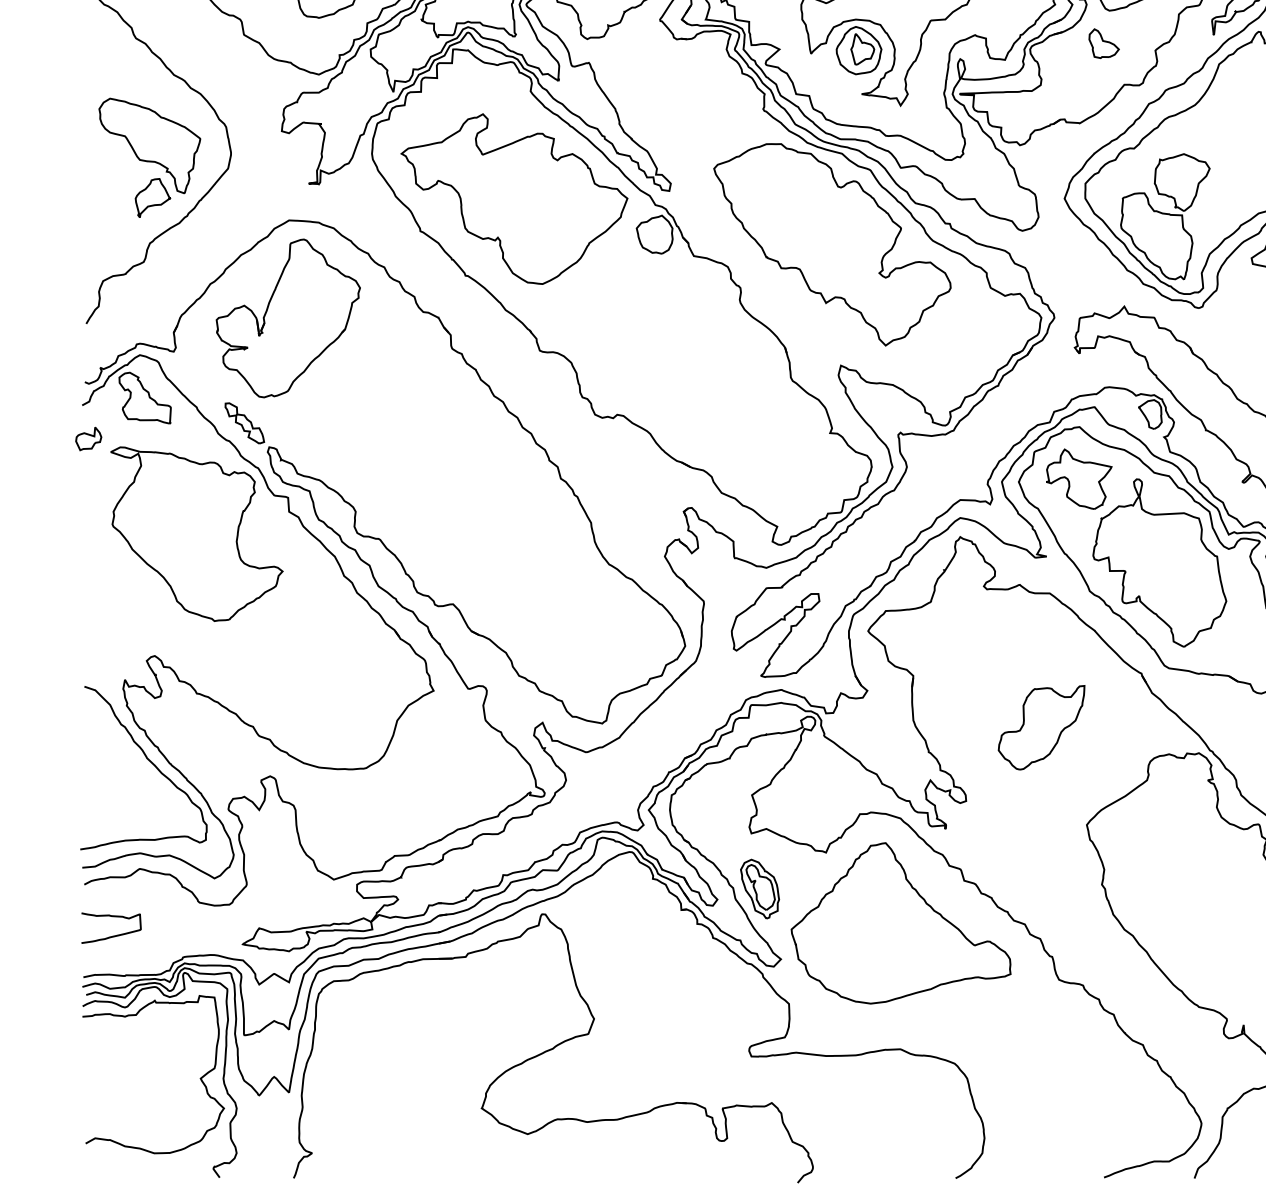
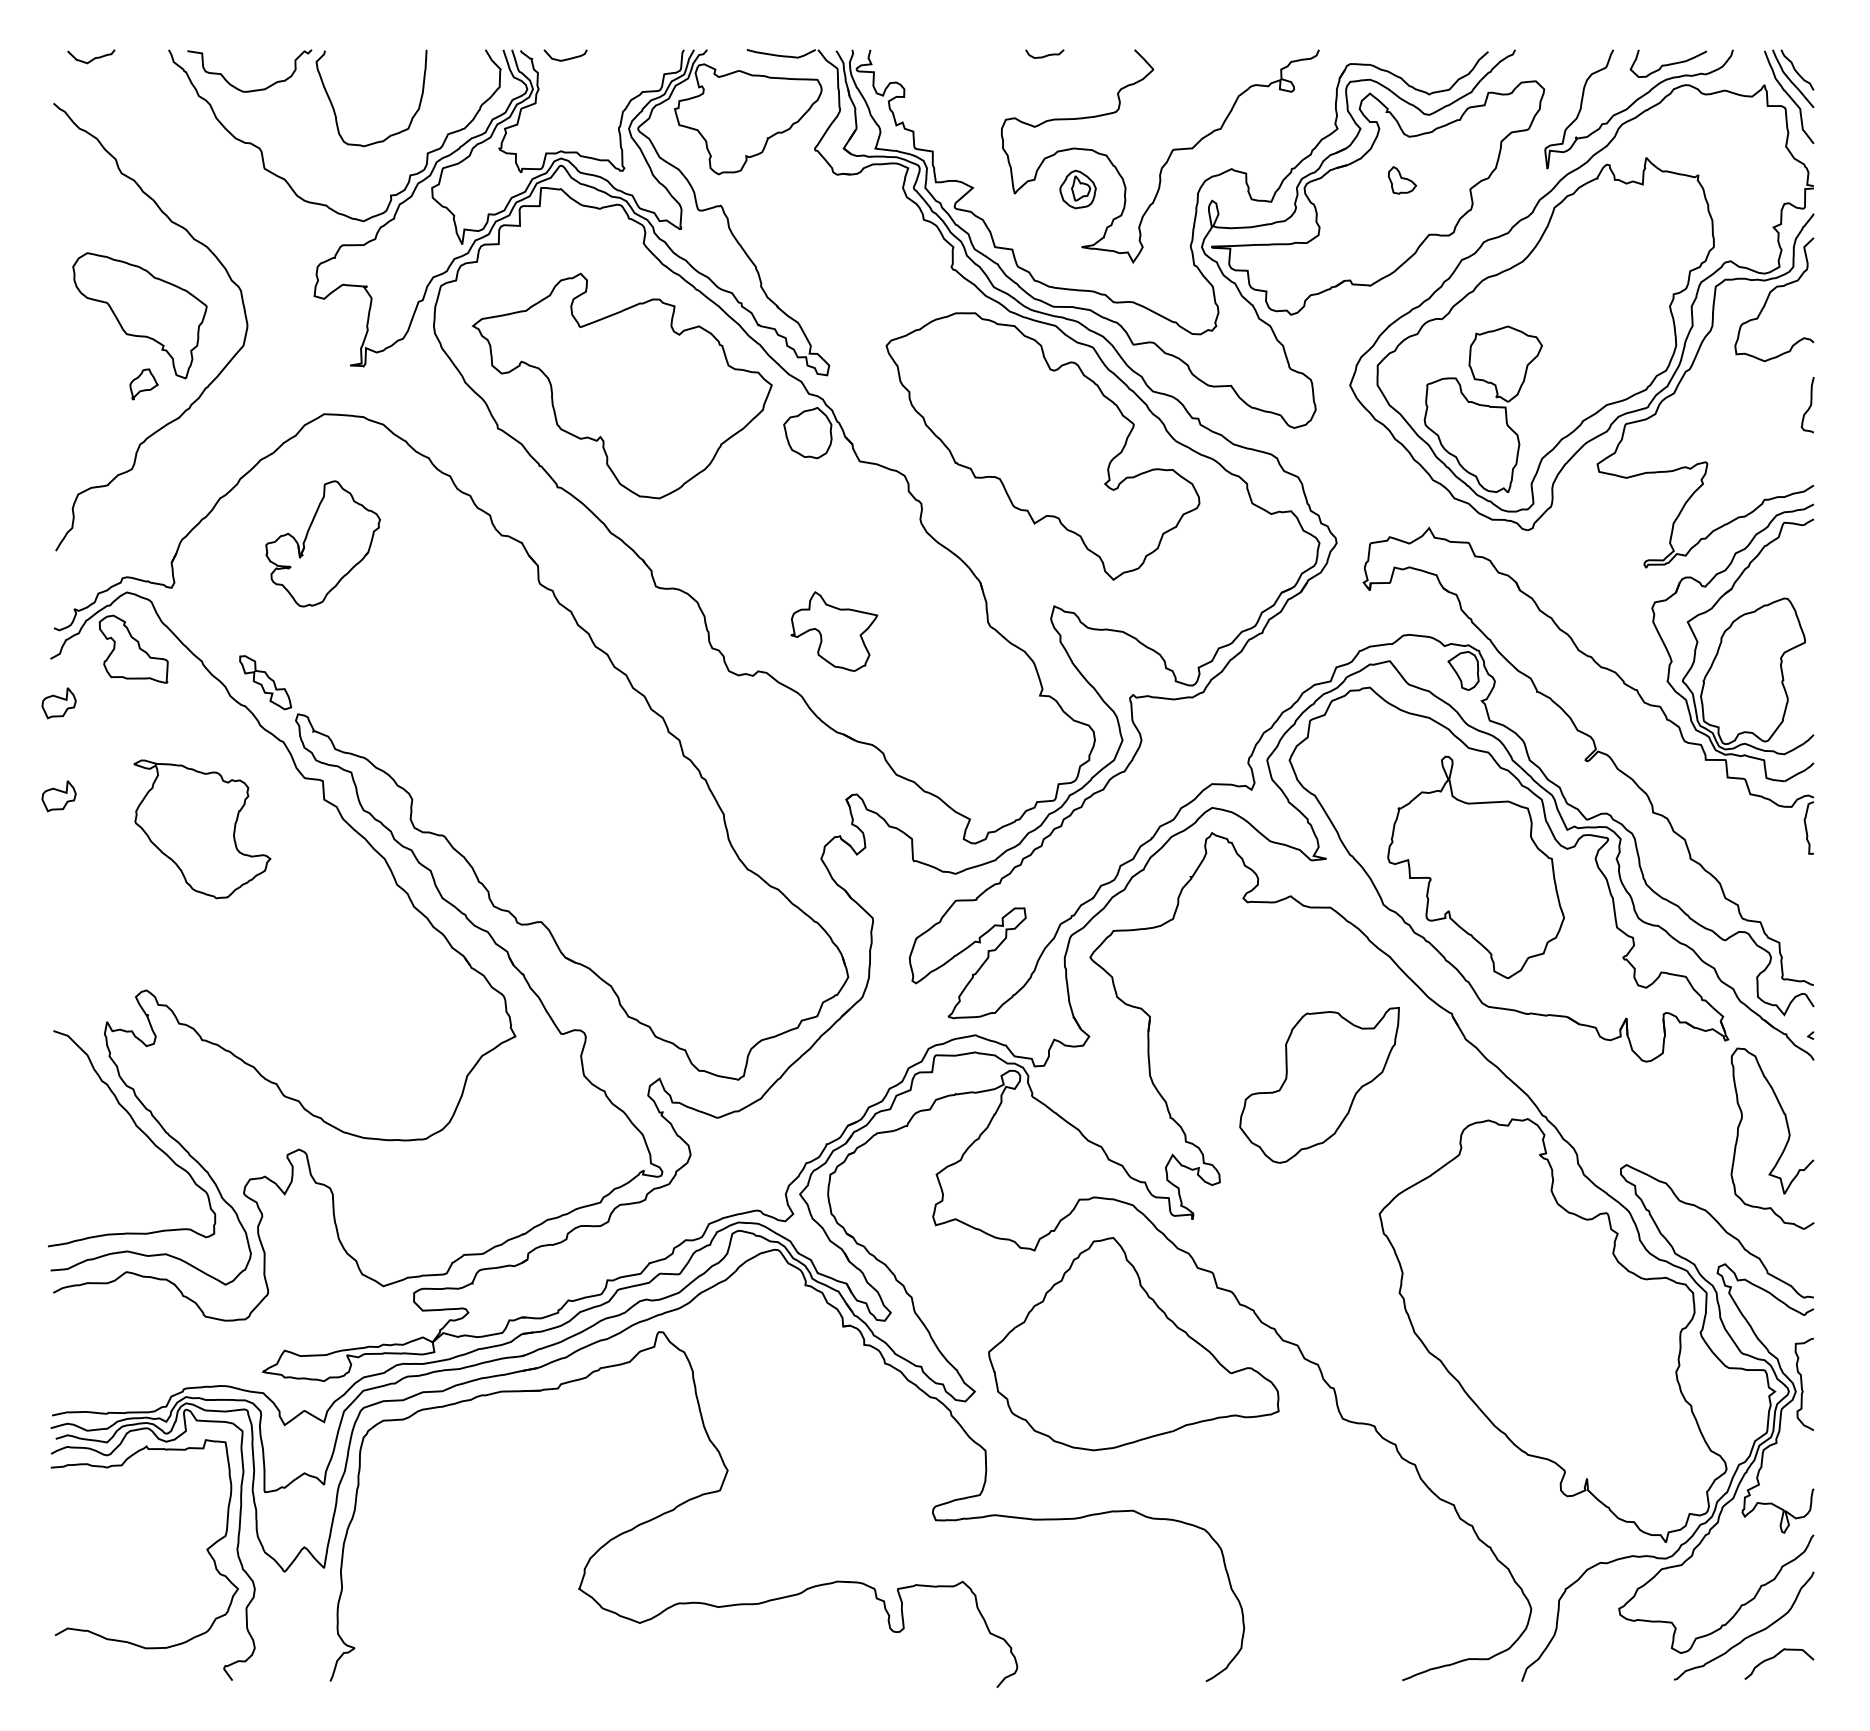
part: (1104, 43) -> (1402, 180), size x0.7
part: (858, 50) -> (1077, 189), size x0.6
part: (152, 197) -> (143, 384), size x0.6
part: (287, 318) -> (322, 543), size x0.6
part: (1079, 479) -> (834, 631), moved
part: (88, 509) -> (58, 796), added
part: (197, 534) -> (202, 829), size x0.6
part: (1041, 727) -> (1319, 1085), size x1.4
part: (760, 888) -> (947, 1298), removed
curve: (113, 935) -> (91, 1360), removed

